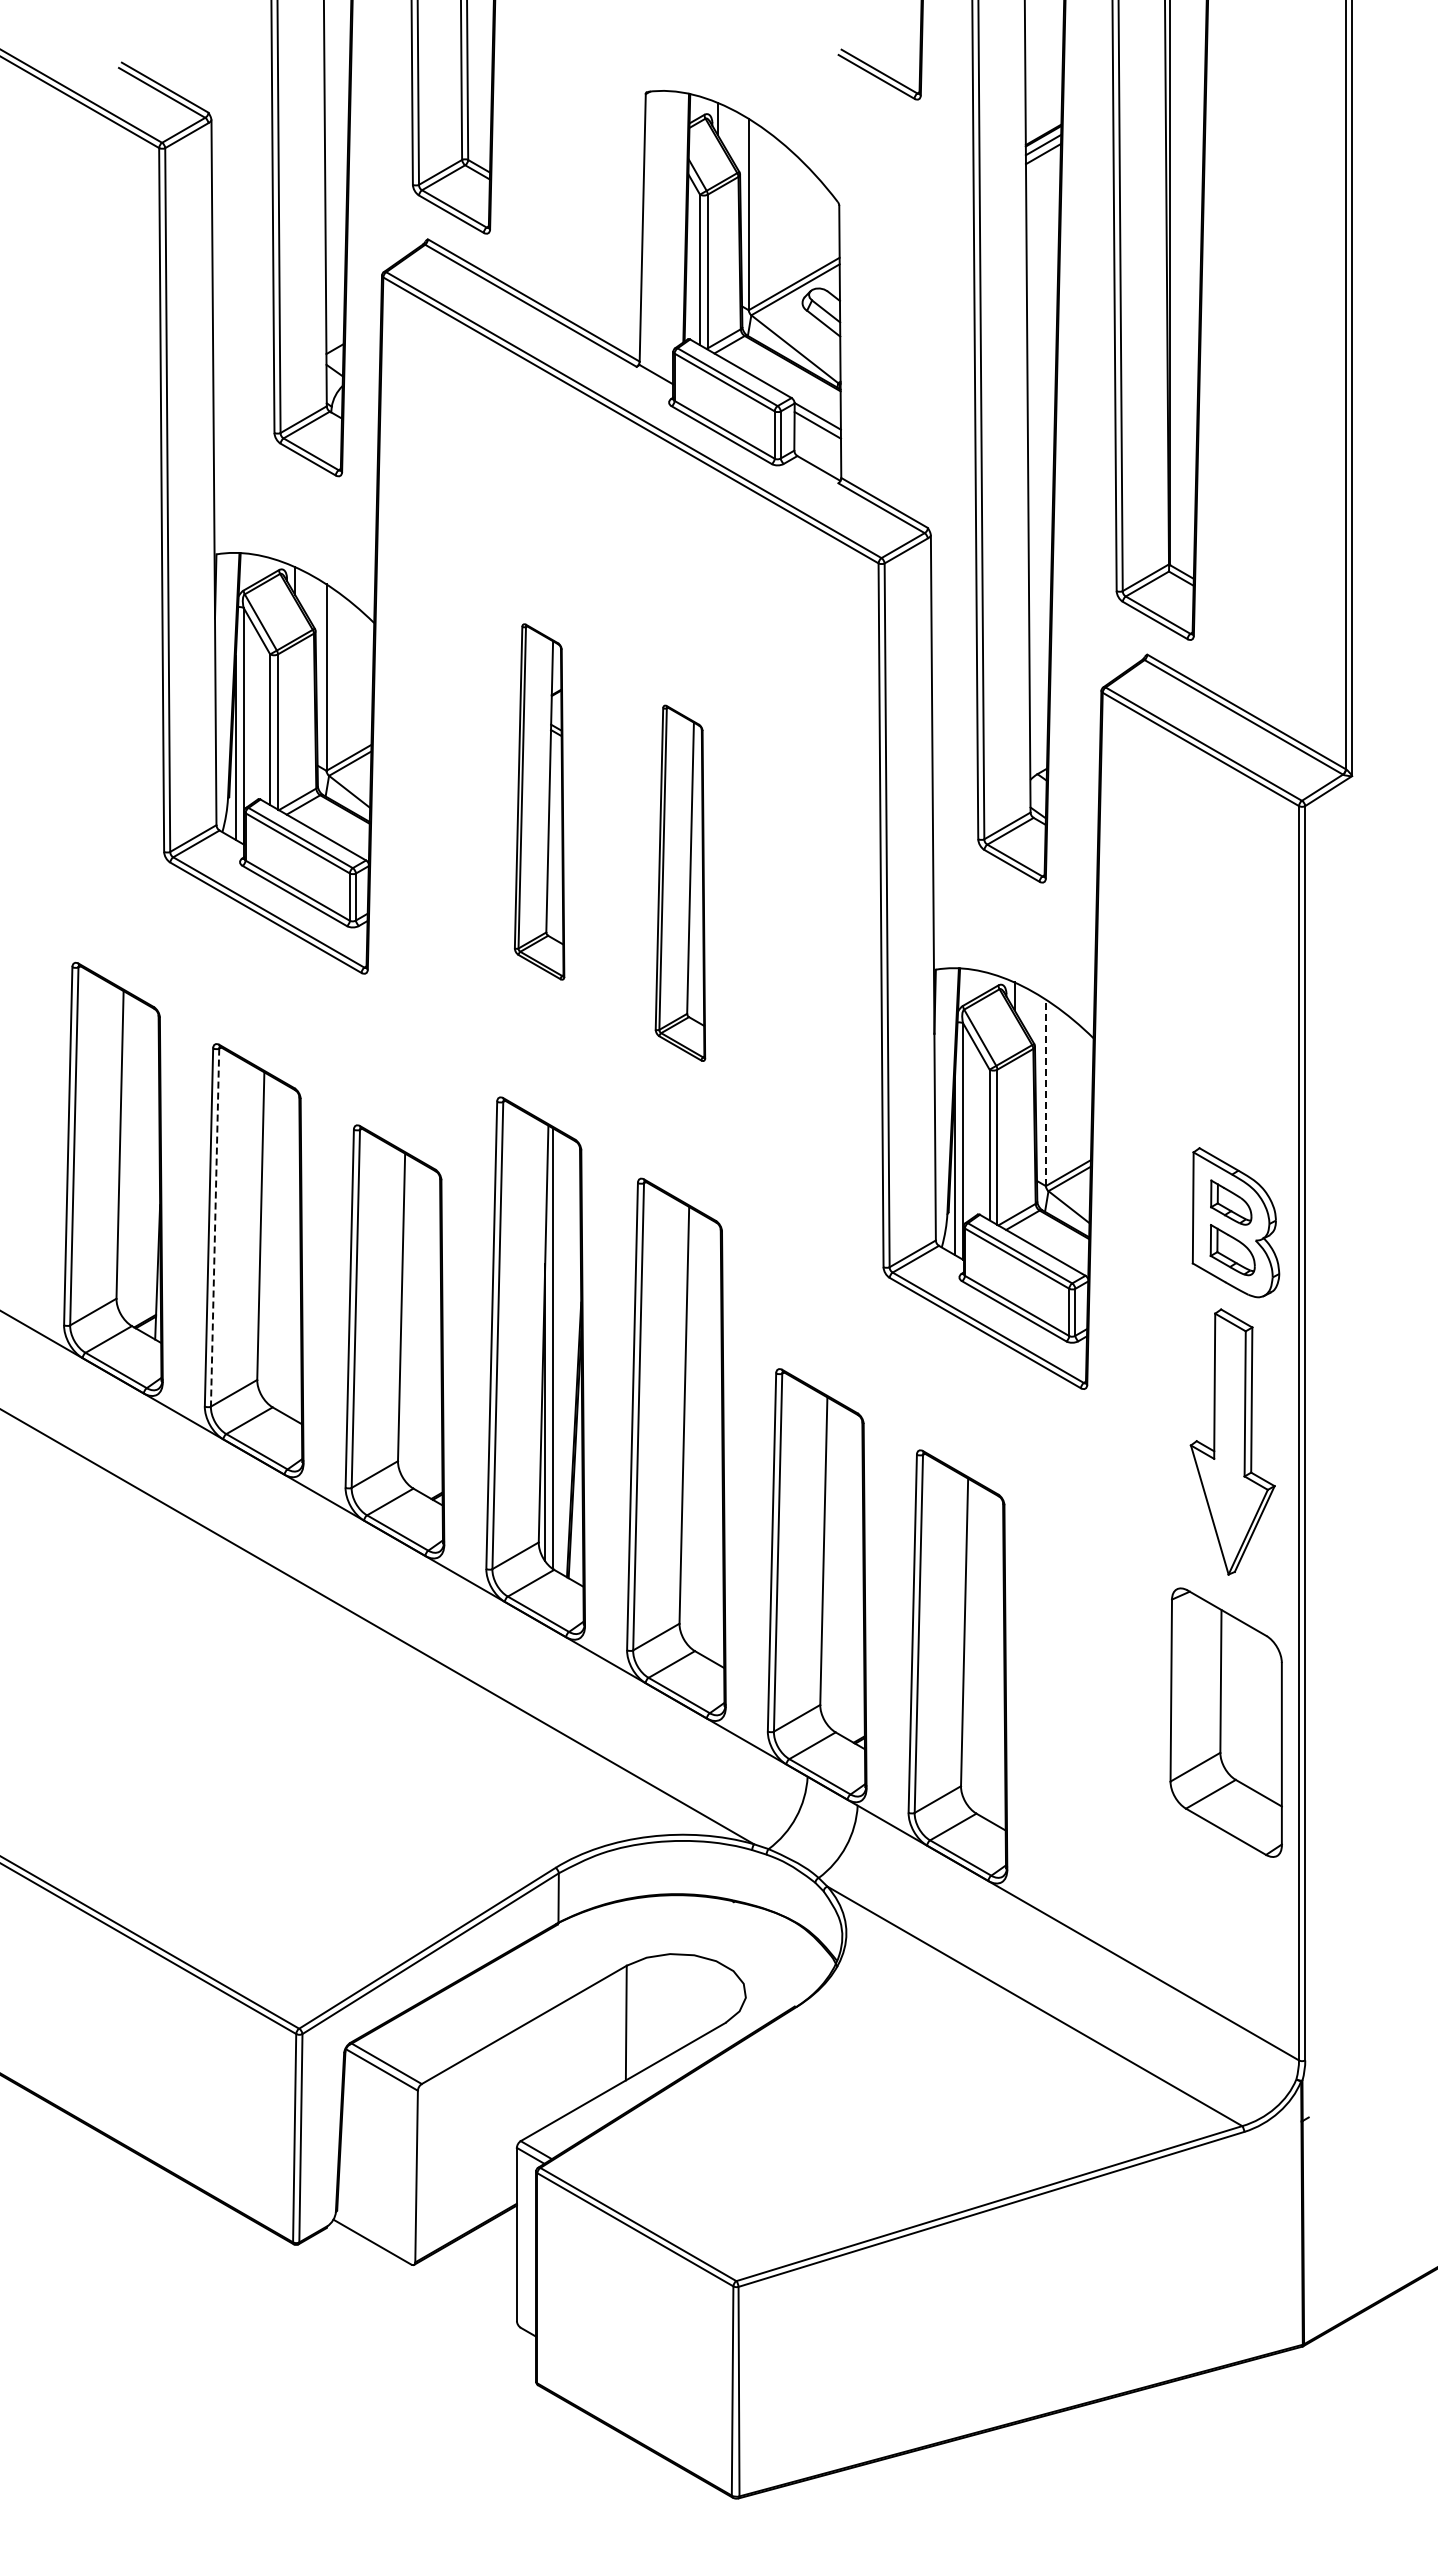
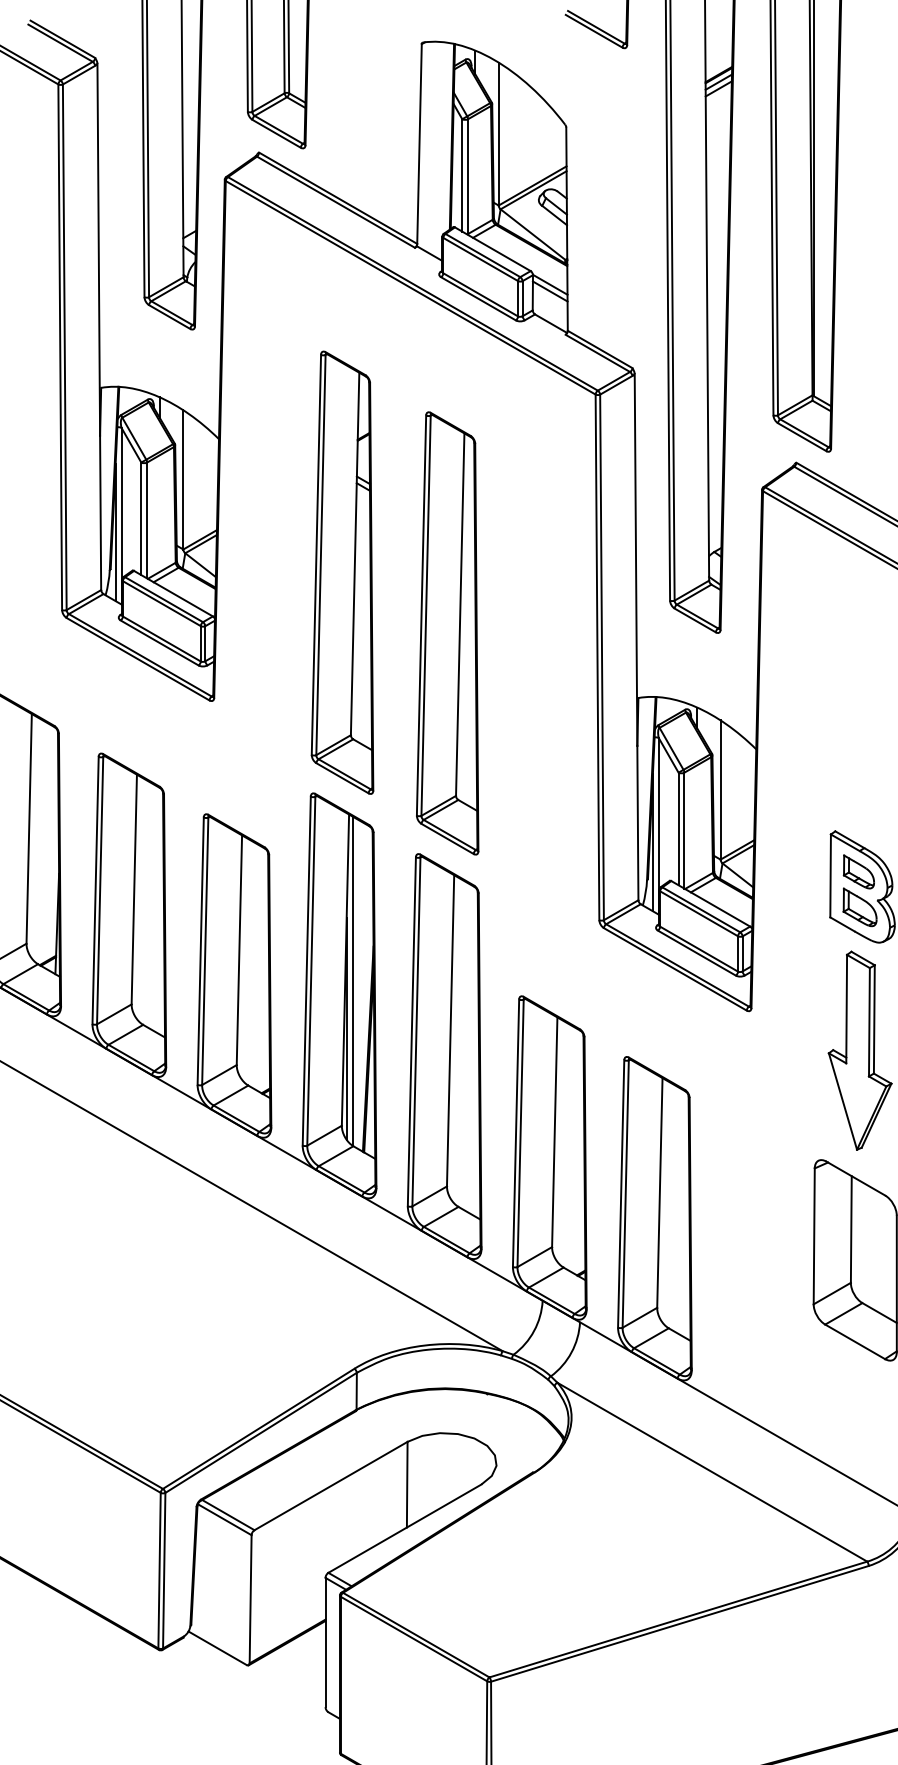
part: (539, 801) -> (342, 572), size x1.67
part: (680, 883) -> (447, 633), size x1.67
line: (1045, 1092) -> (720, 789), dashed -> solid
line: (215, 1228) -> (100, 891), dashed -> solid

